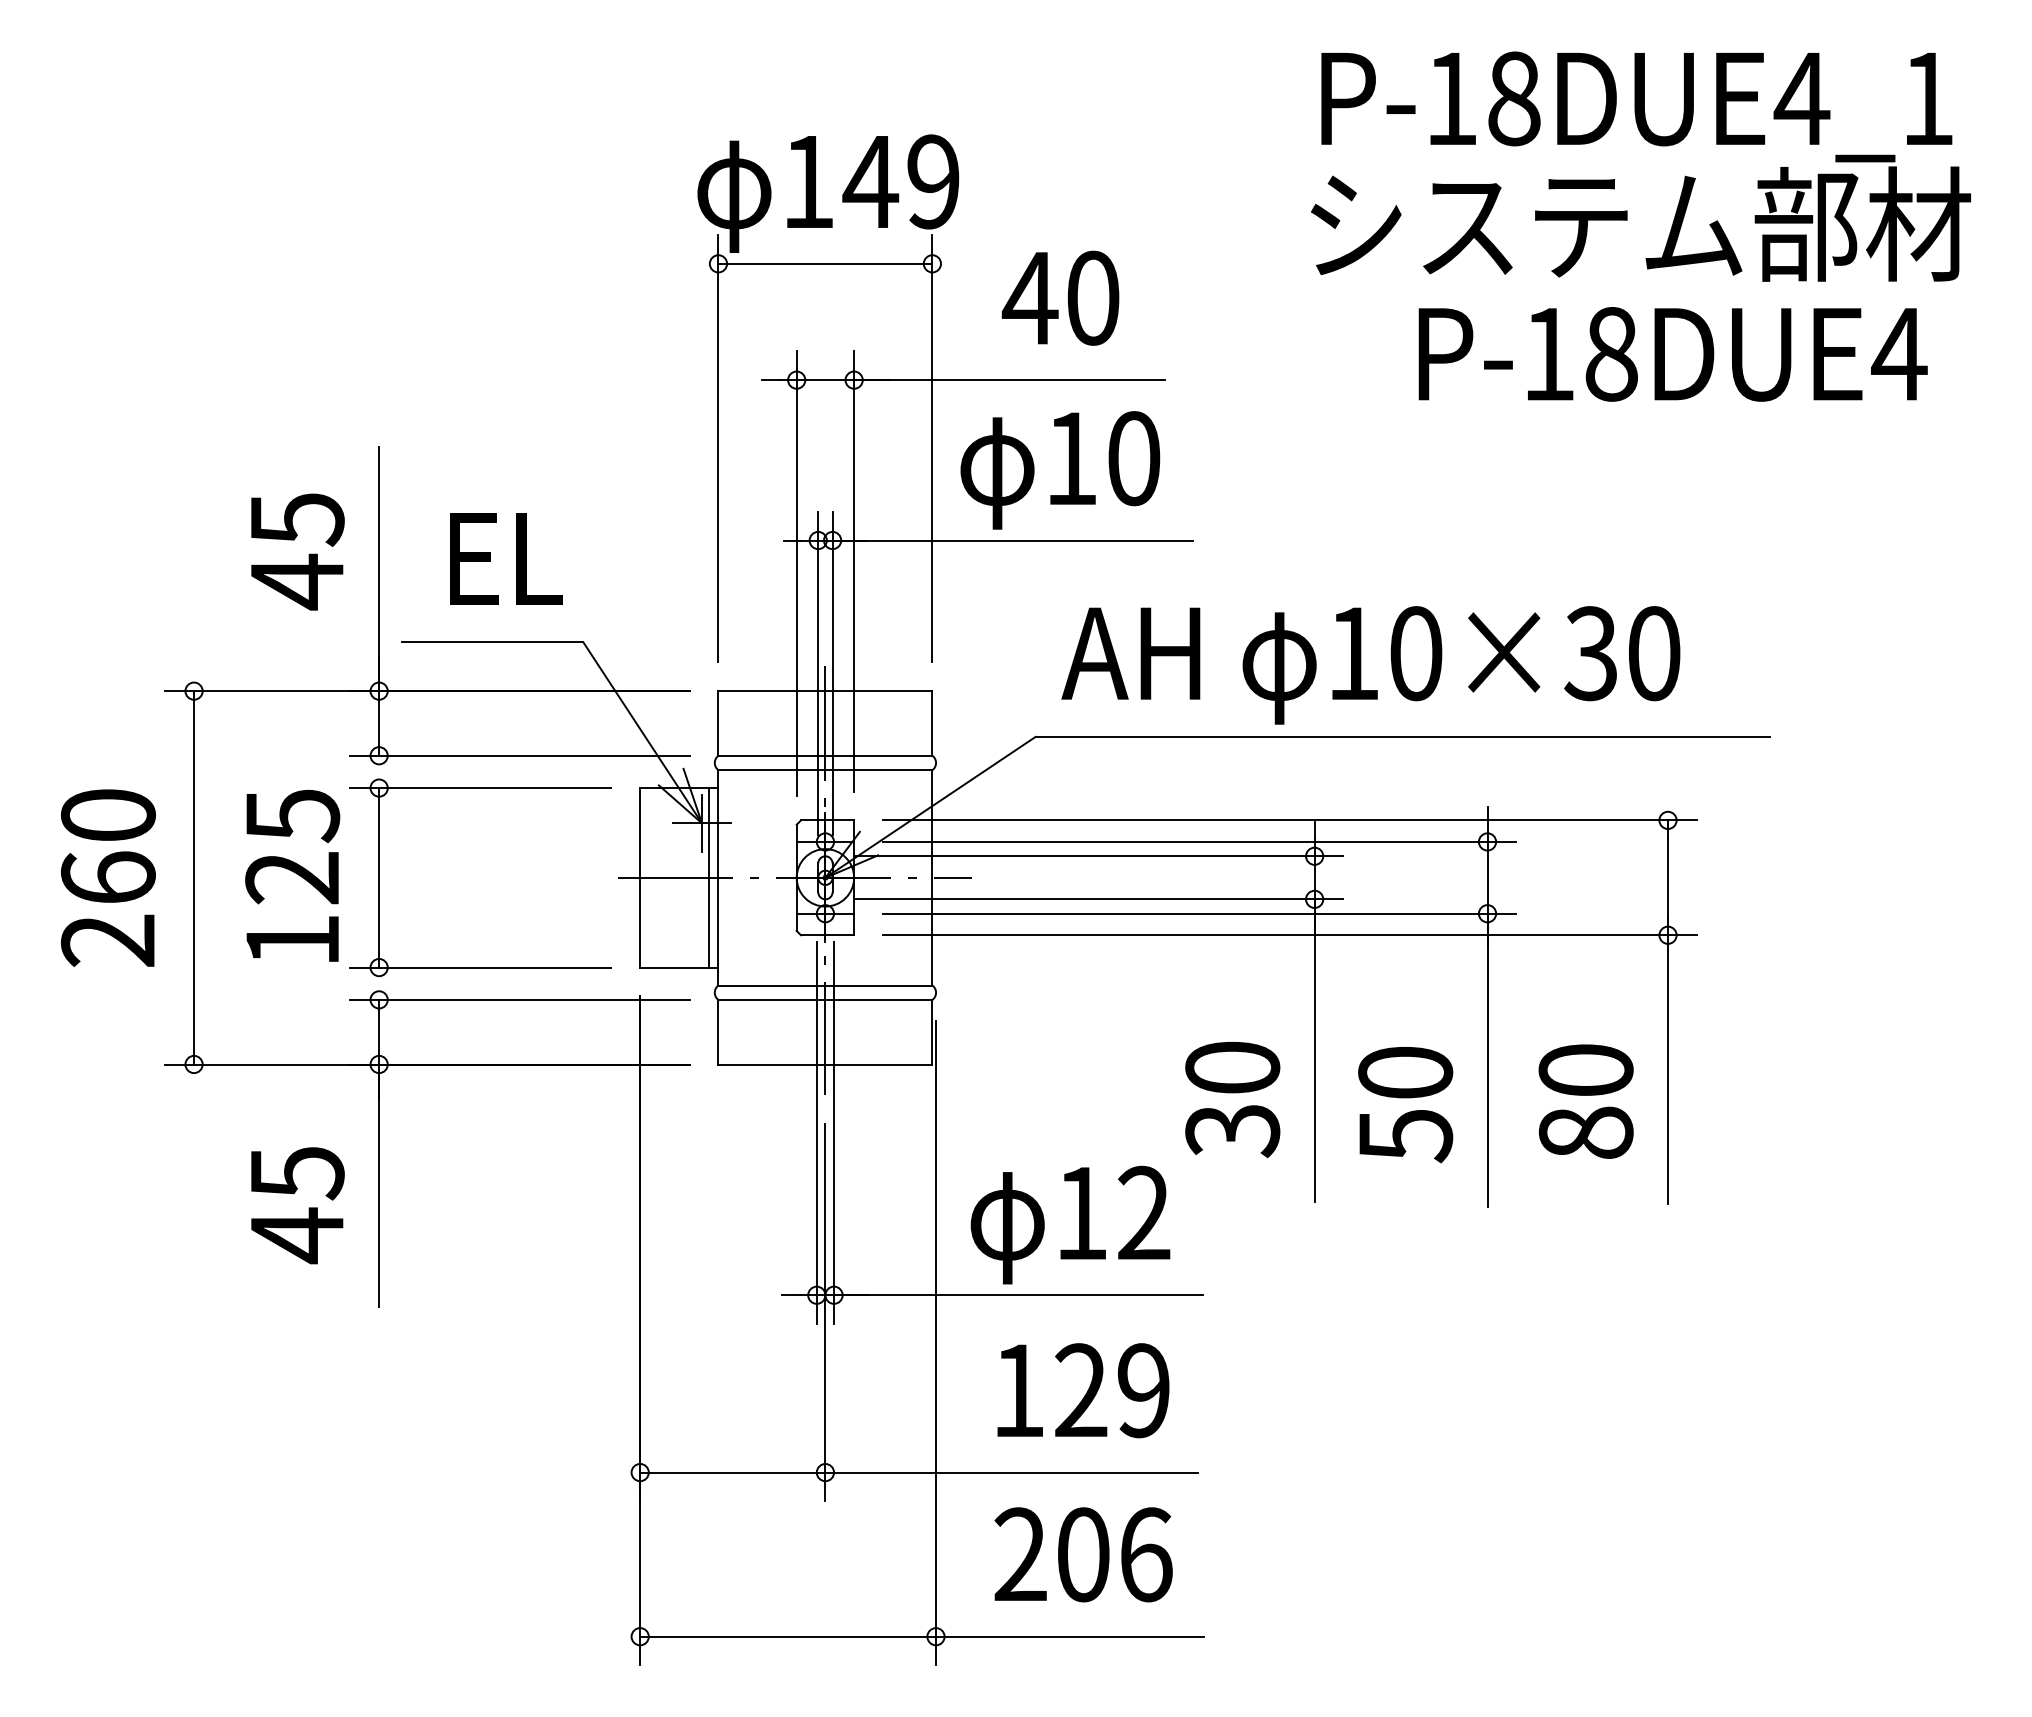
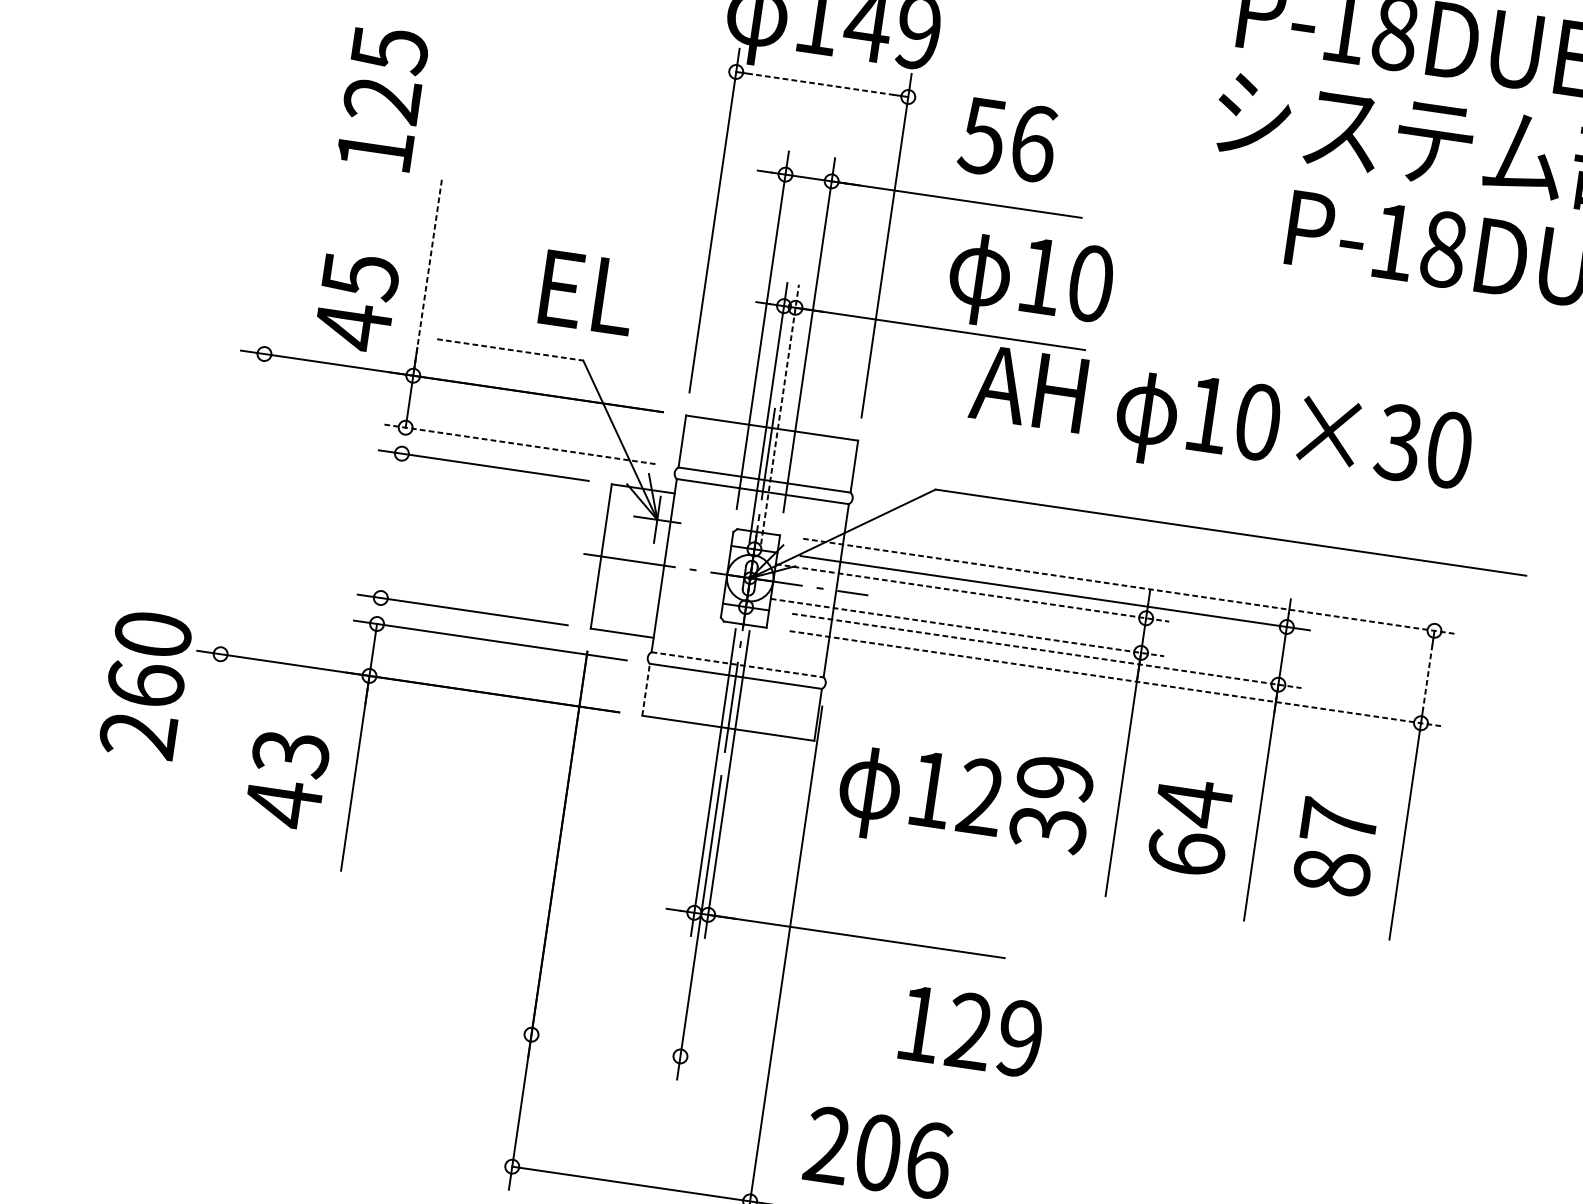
line: (825, 263) -> (822, 84), solid -> dashed
text: (1060, 297) -> (1007, 139), 40 -> 56
text: (1060, 470) -> (1030, 284), moved
text: (297, 551) -> (356, 302), moved
text: (506, 558) -> (588, 292), moved
line: (379, 569) -> (427, 277), solid -> dashed
line: (492, 642) -> (510, 349), solid -> dashed
text: (1370, 665) -> (1220, 426), moved
line: (832, 672) -> (780, 413), solid -> dashed
line: (520, 755) -> (519, 444), solid -> dashed
line: (1289, 820) -> (1130, 586), solid -> dashed
line: (1098, 856) -> (972, 593), solid -> dashed
text: (292, 875) -> (382, 98), moved
text: (108, 877) -> (146, 684), moved
line: (194, 877) -> (242, 503), removed
line: (379, 877) -> (391, 525), removed
line: (709, 877) -> (657, 564), removed
line: (1668, 878) -> (1428, 677), solid -> dashed
line: (1098, 899) -> (967, 627), solid -> dashed
line: (1199, 913) -> (1046, 650), solid -> dashed
line: (1289, 935) -> (1116, 679), solid -> dashed
line: (825, 985) -> (737, 664), solid -> dashed
line: (718, 1031) -> (646, 689), solid -> dashed
text: (1232, 1067) -> (1055, 778), 30 -> 39
text: (1585, 1069) -> (1338, 821), 80 -> 87
text: (1405, 1103) -> (1190, 827), 50 -> 64
text: (296, 1173) -> (290, 753), 45 -> 43
text: (1070, 1224) -> (920, 797), moved
text: (1083, 1390) -> (971, 1031), moved
line: (919, 1472) -> (756, 1067), removed

